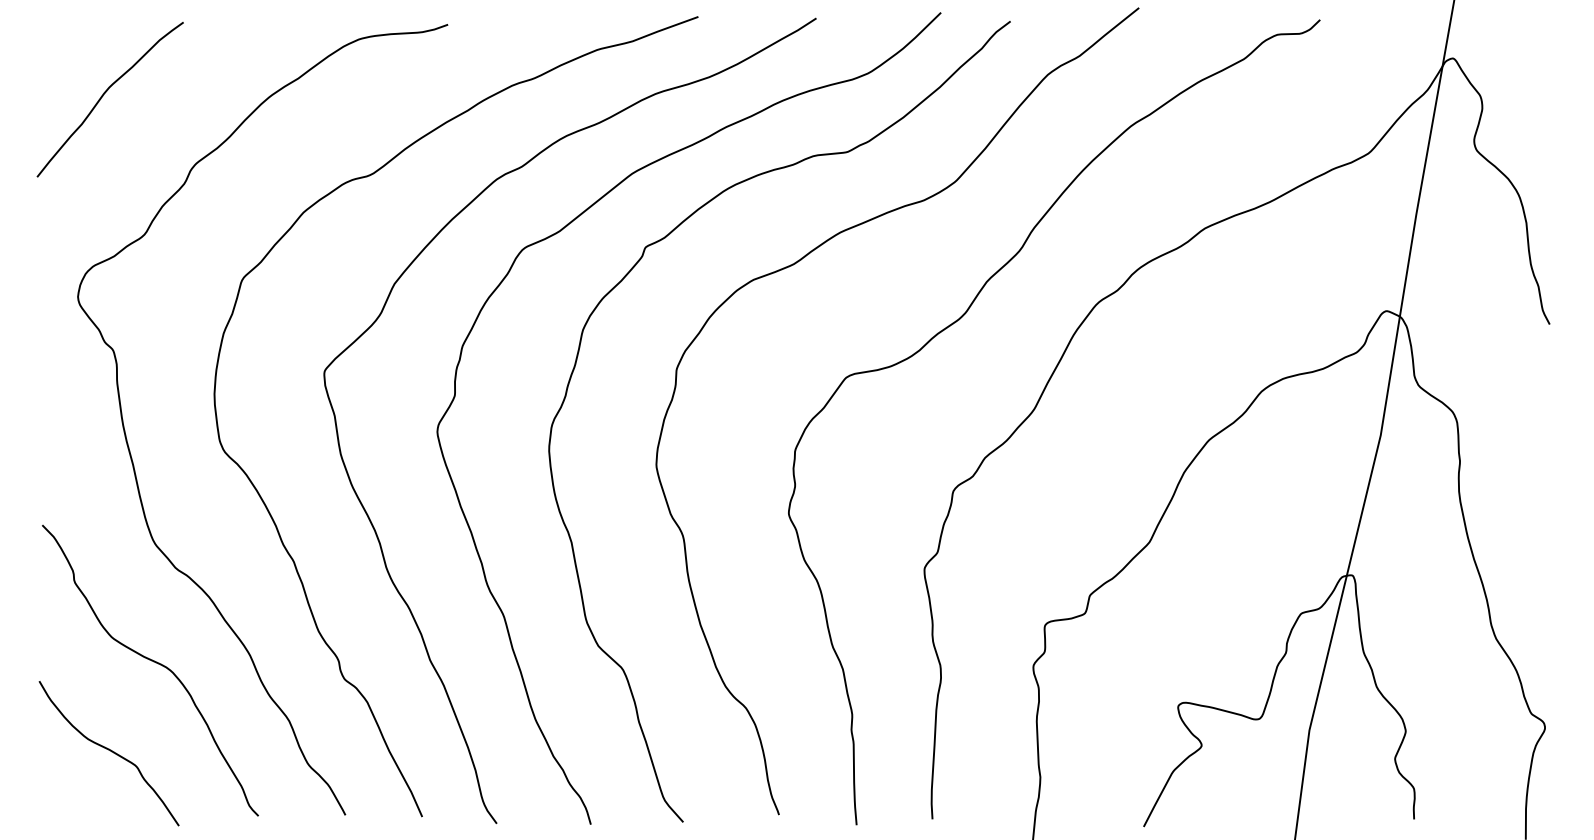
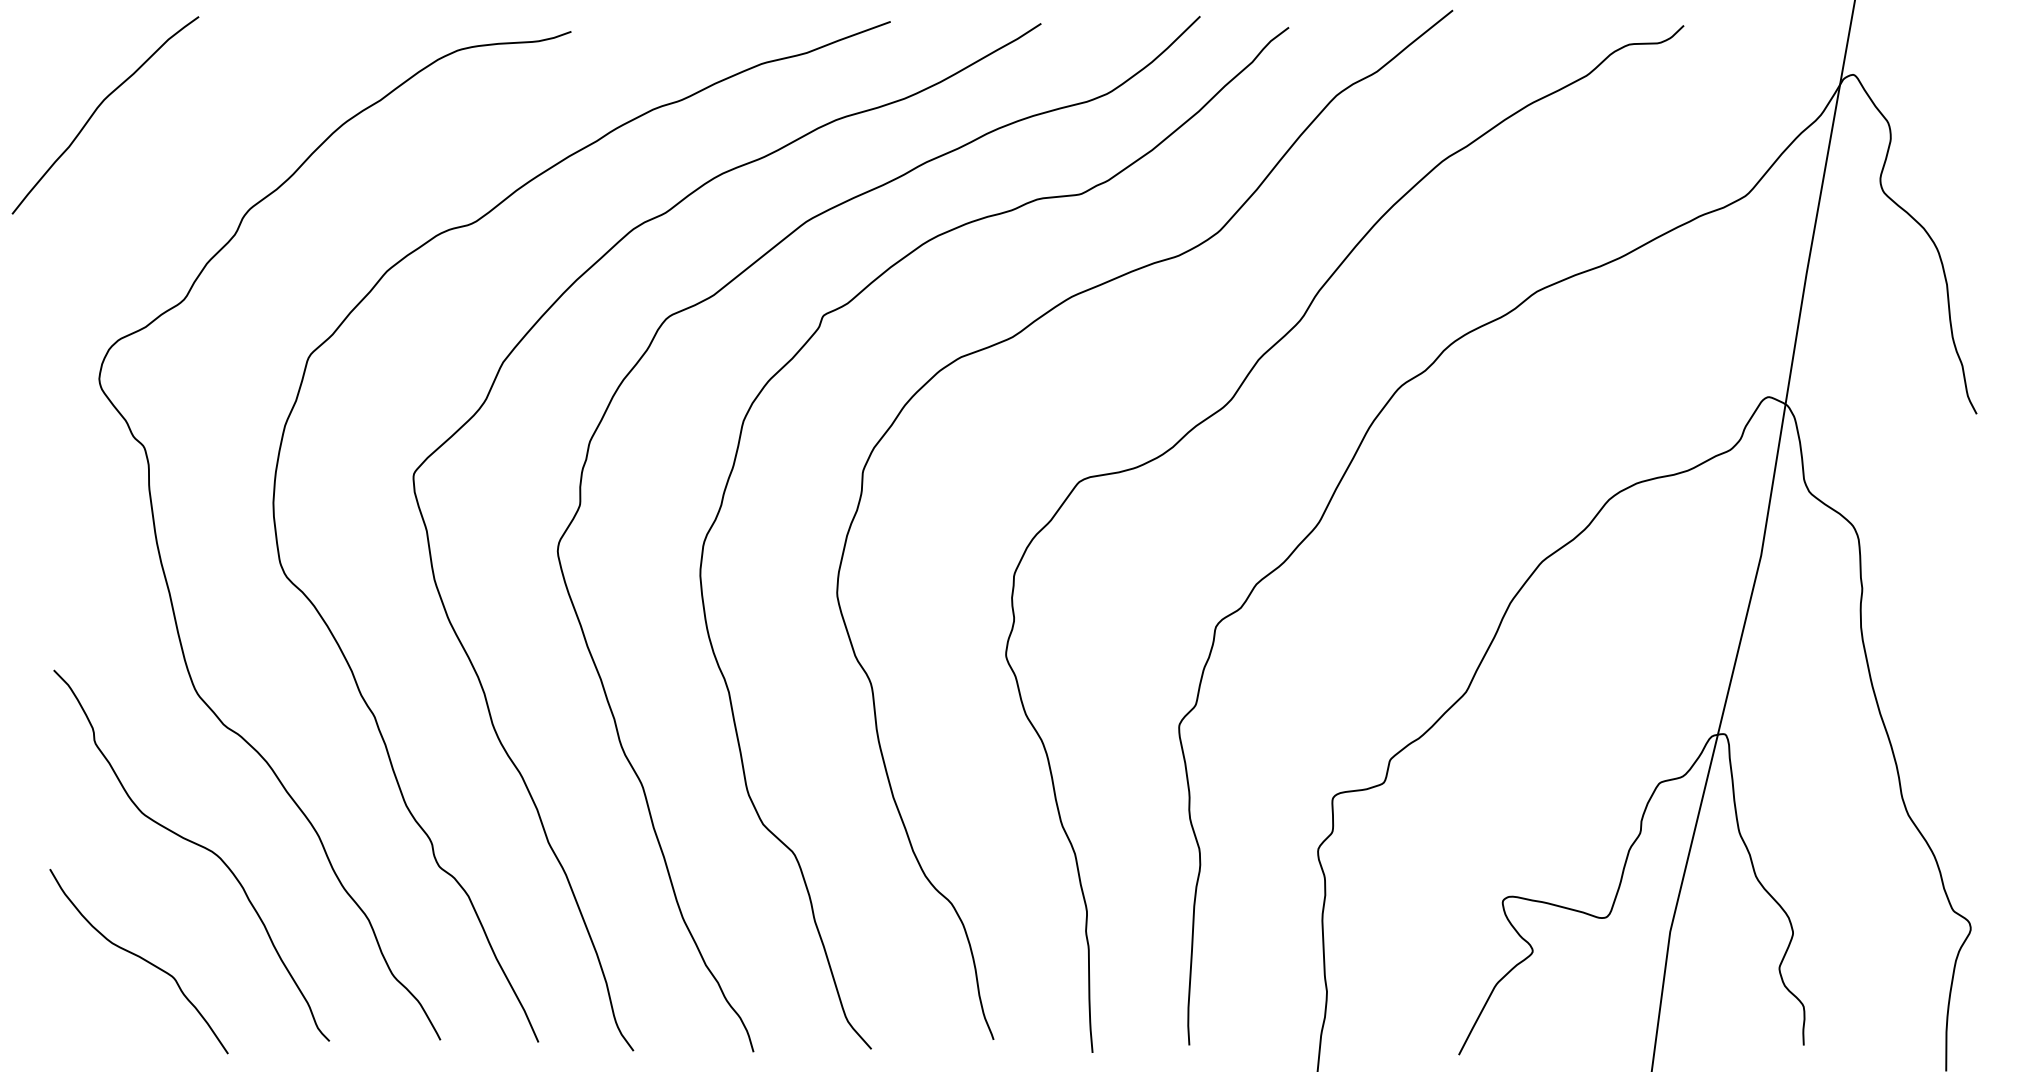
curve: (104, 94) -> (98, 108), moved

